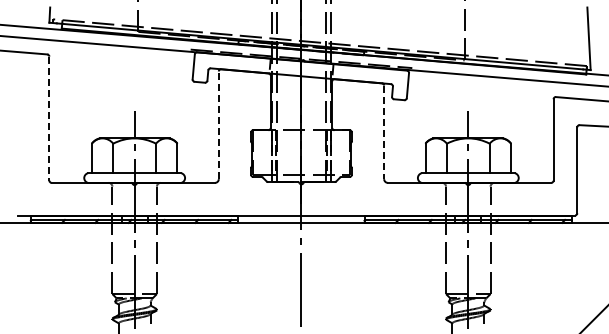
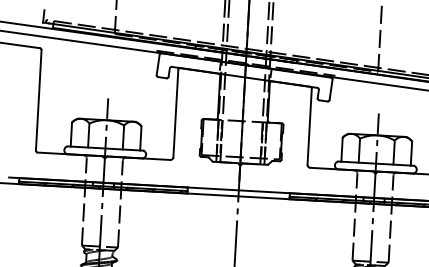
line: (49, 118) -> (38, 100), dashed -> solid
line: (218, 125) -> (175, 113), dashed -> solid
line: (384, 132) -> (309, 126), dashed -> solid

